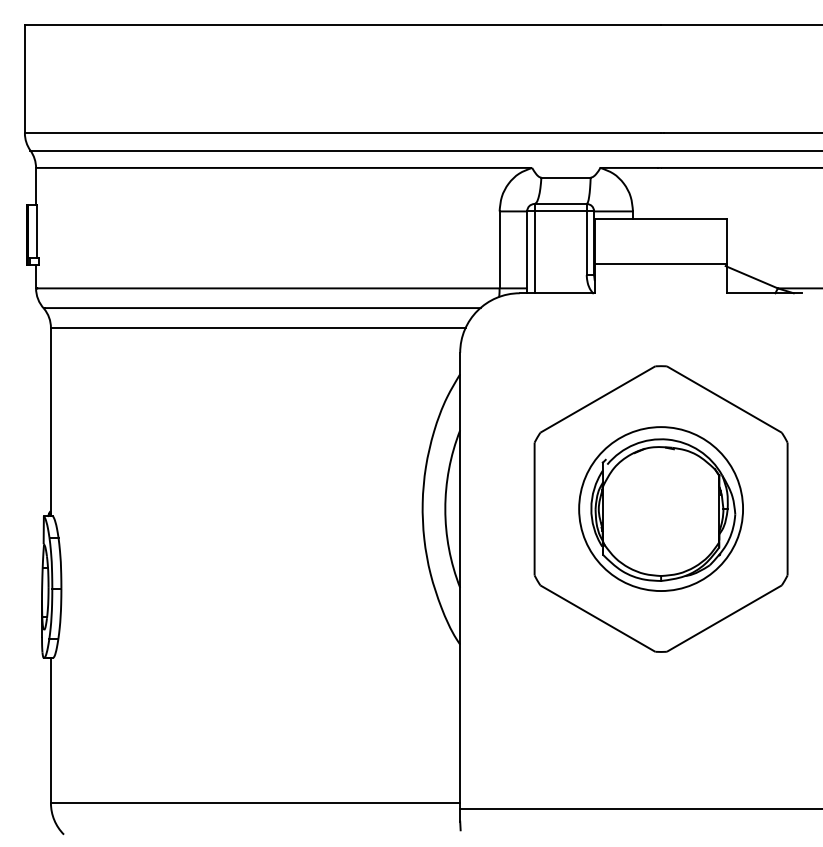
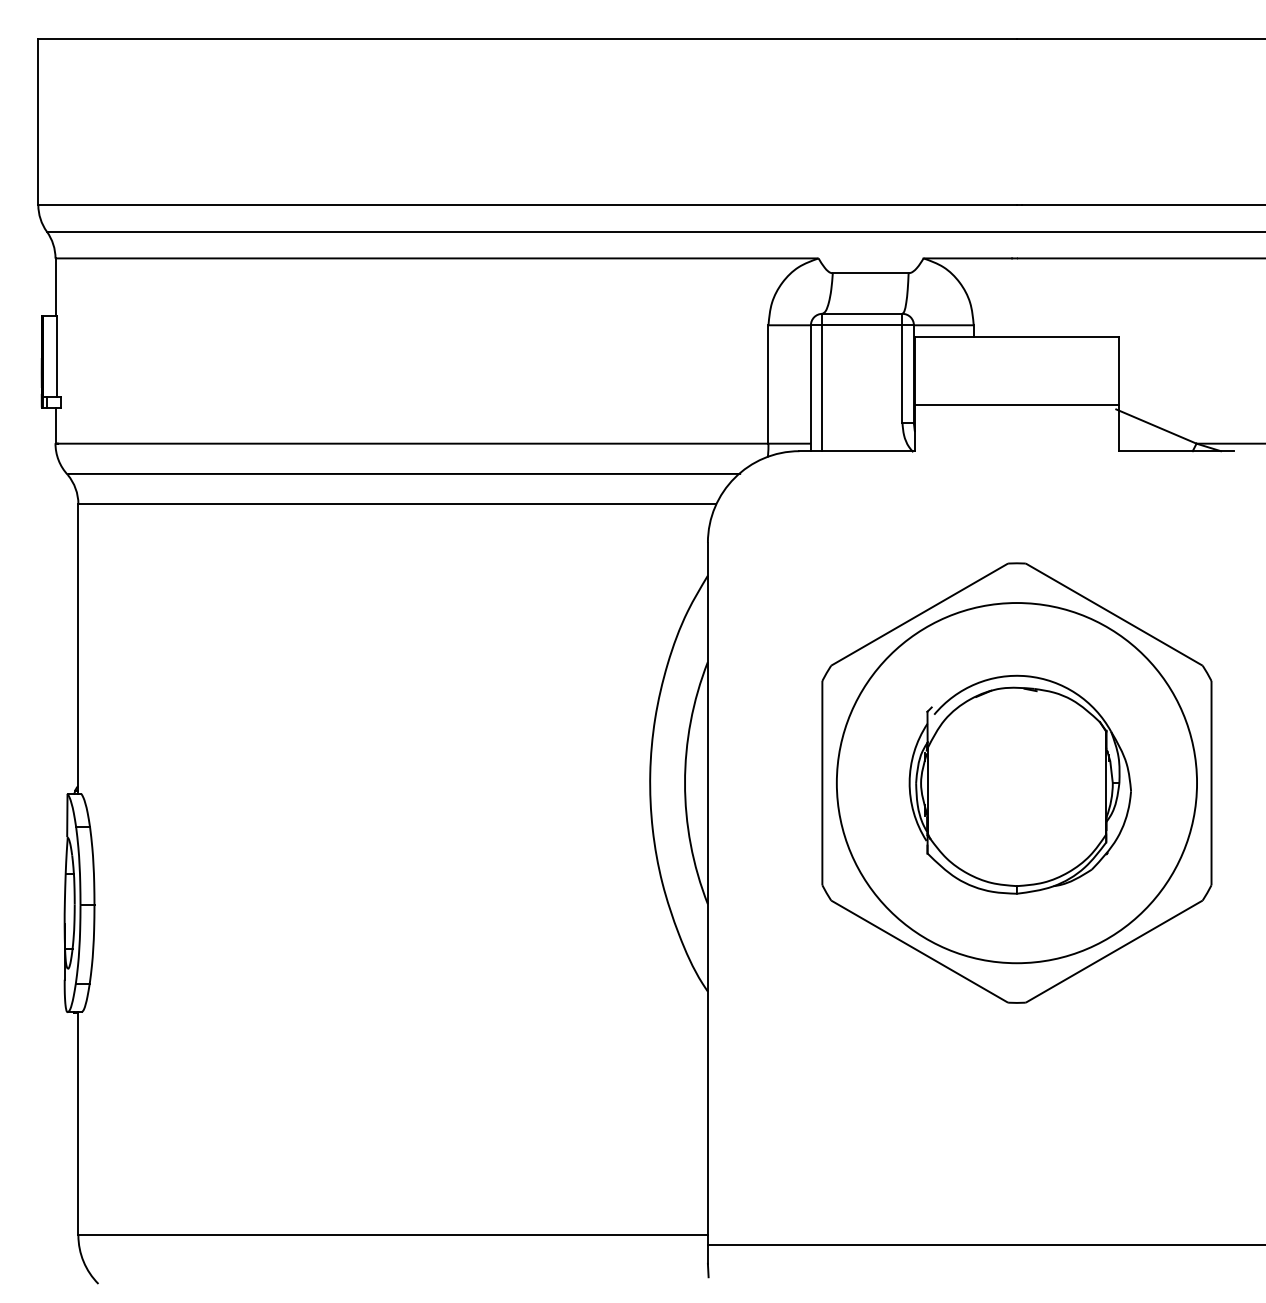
circle: (661, 508) -> (1017, 782), size x1.43

